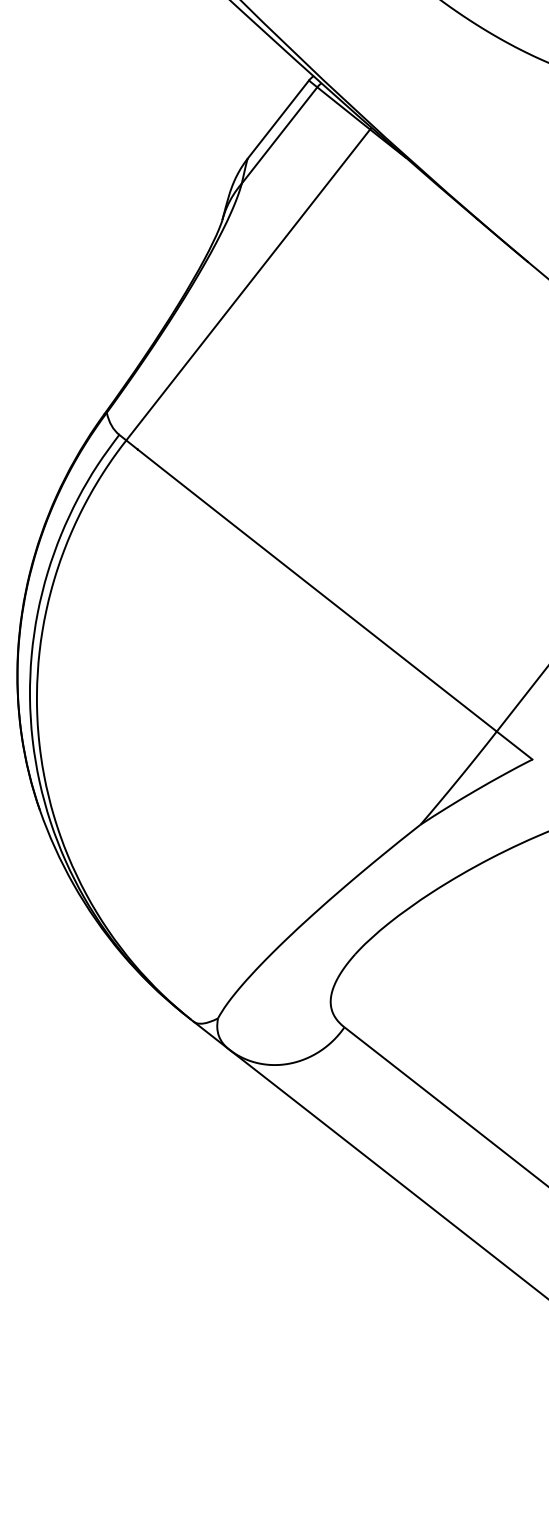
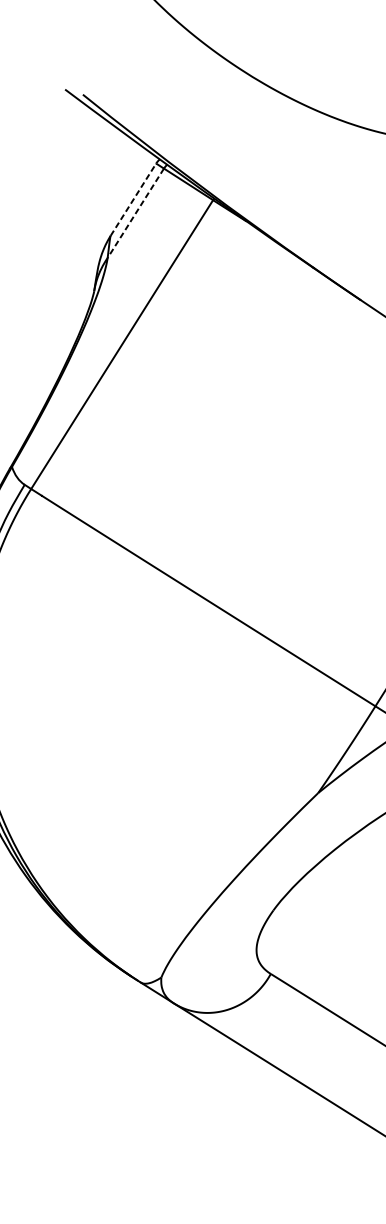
line: (278, 119) -> (133, 199), solid -> dashed
line: (279, 135) -> (135, 213), solid -> dashed

